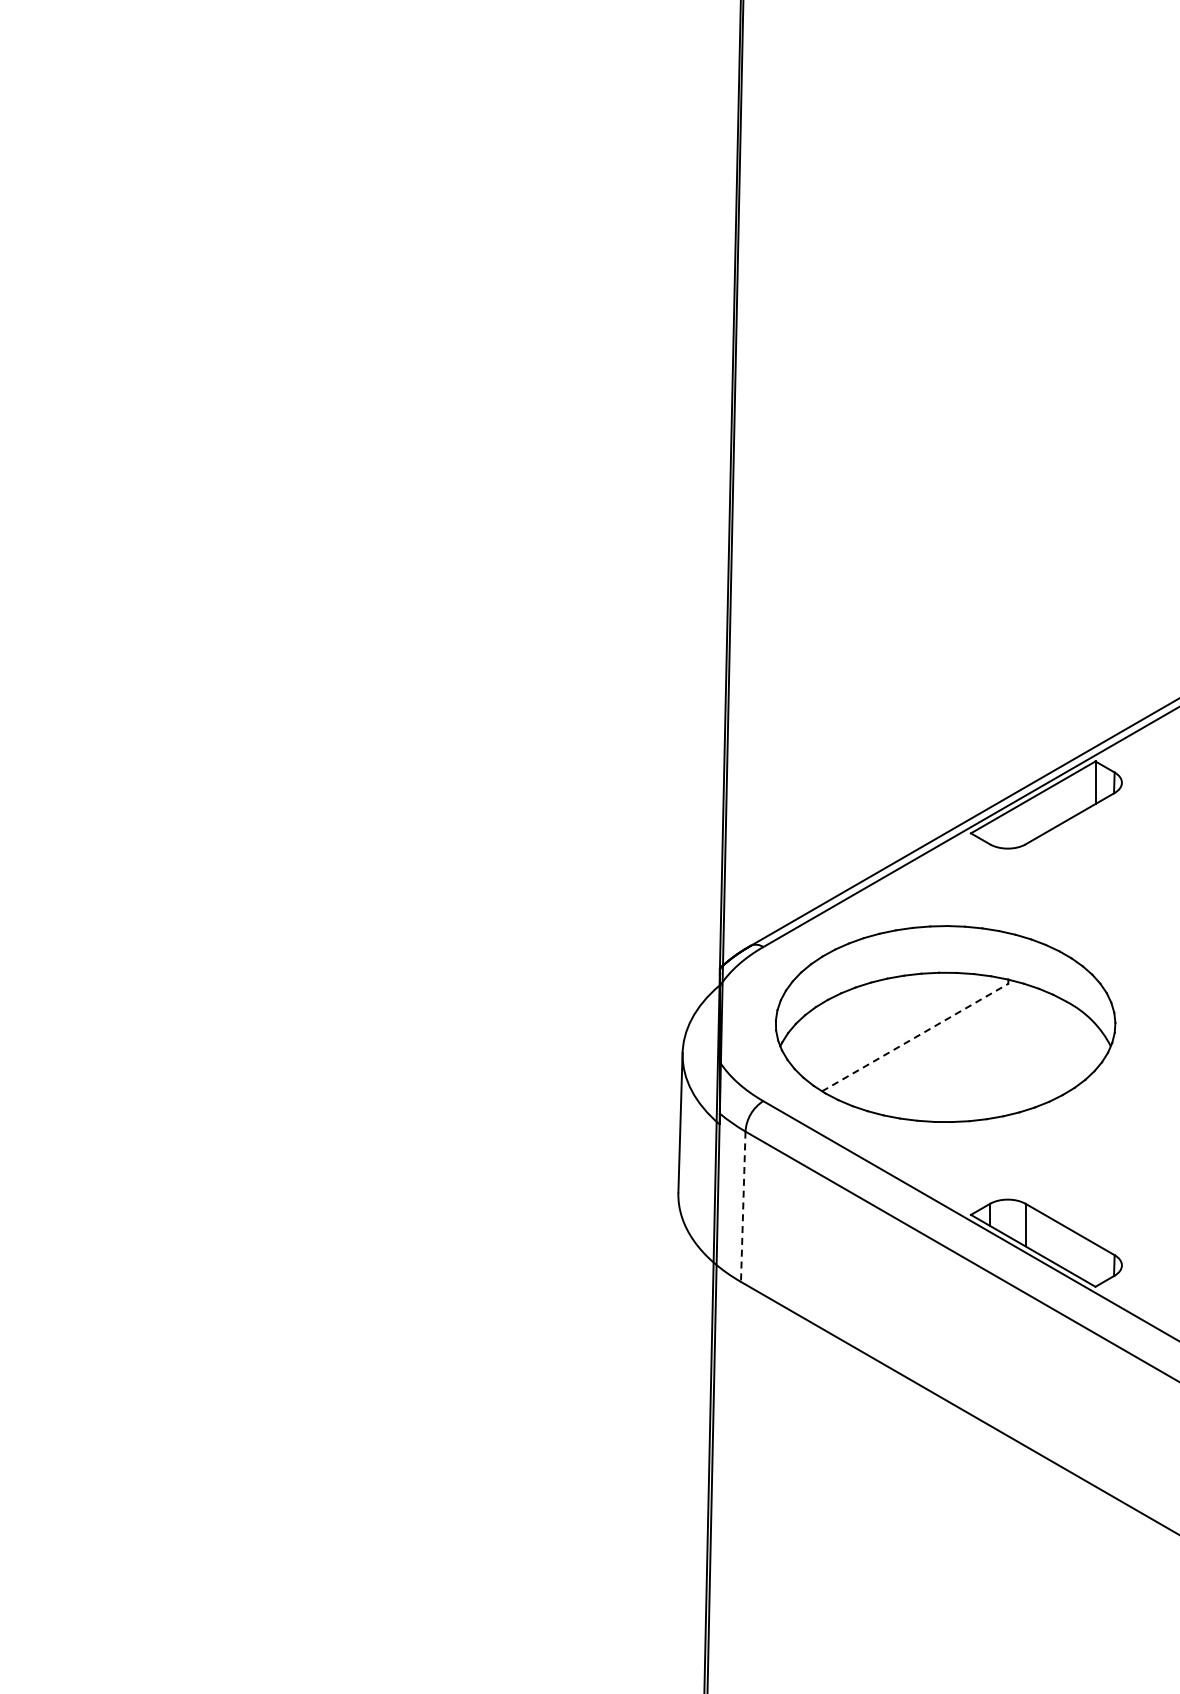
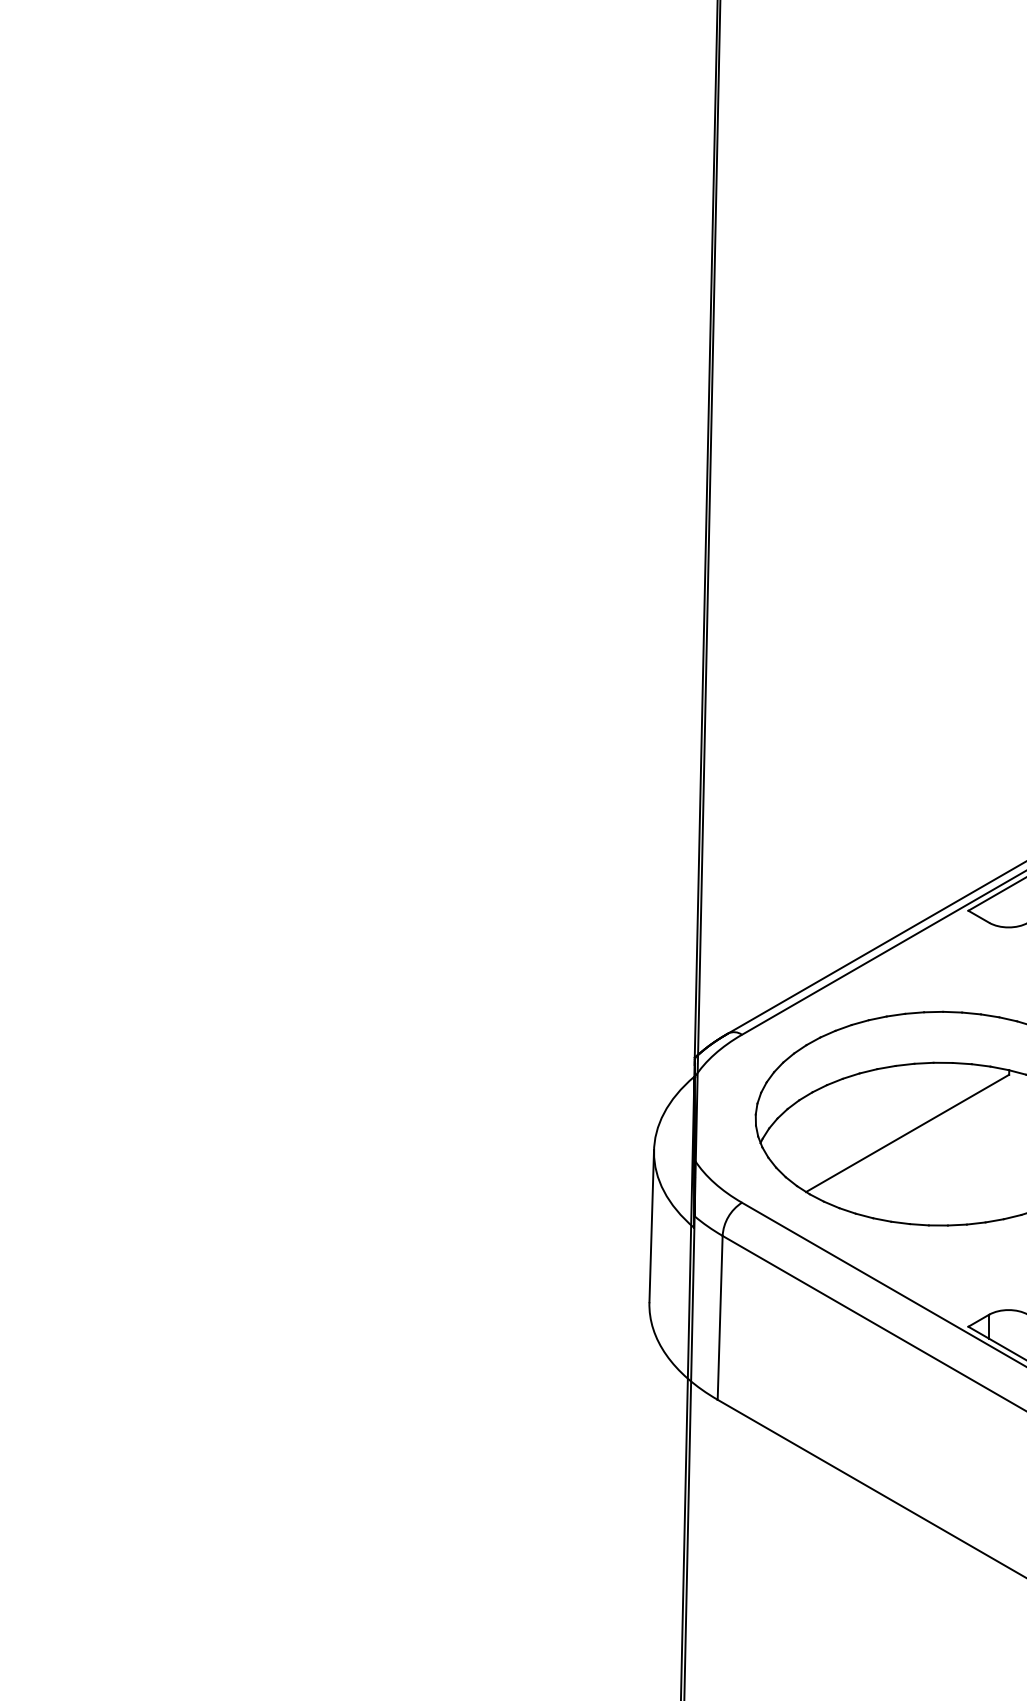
line: (915, 1037) -> (907, 1133), dashed -> solid
line: (743, 1207) -> (720, 1318), dashed -> solid

